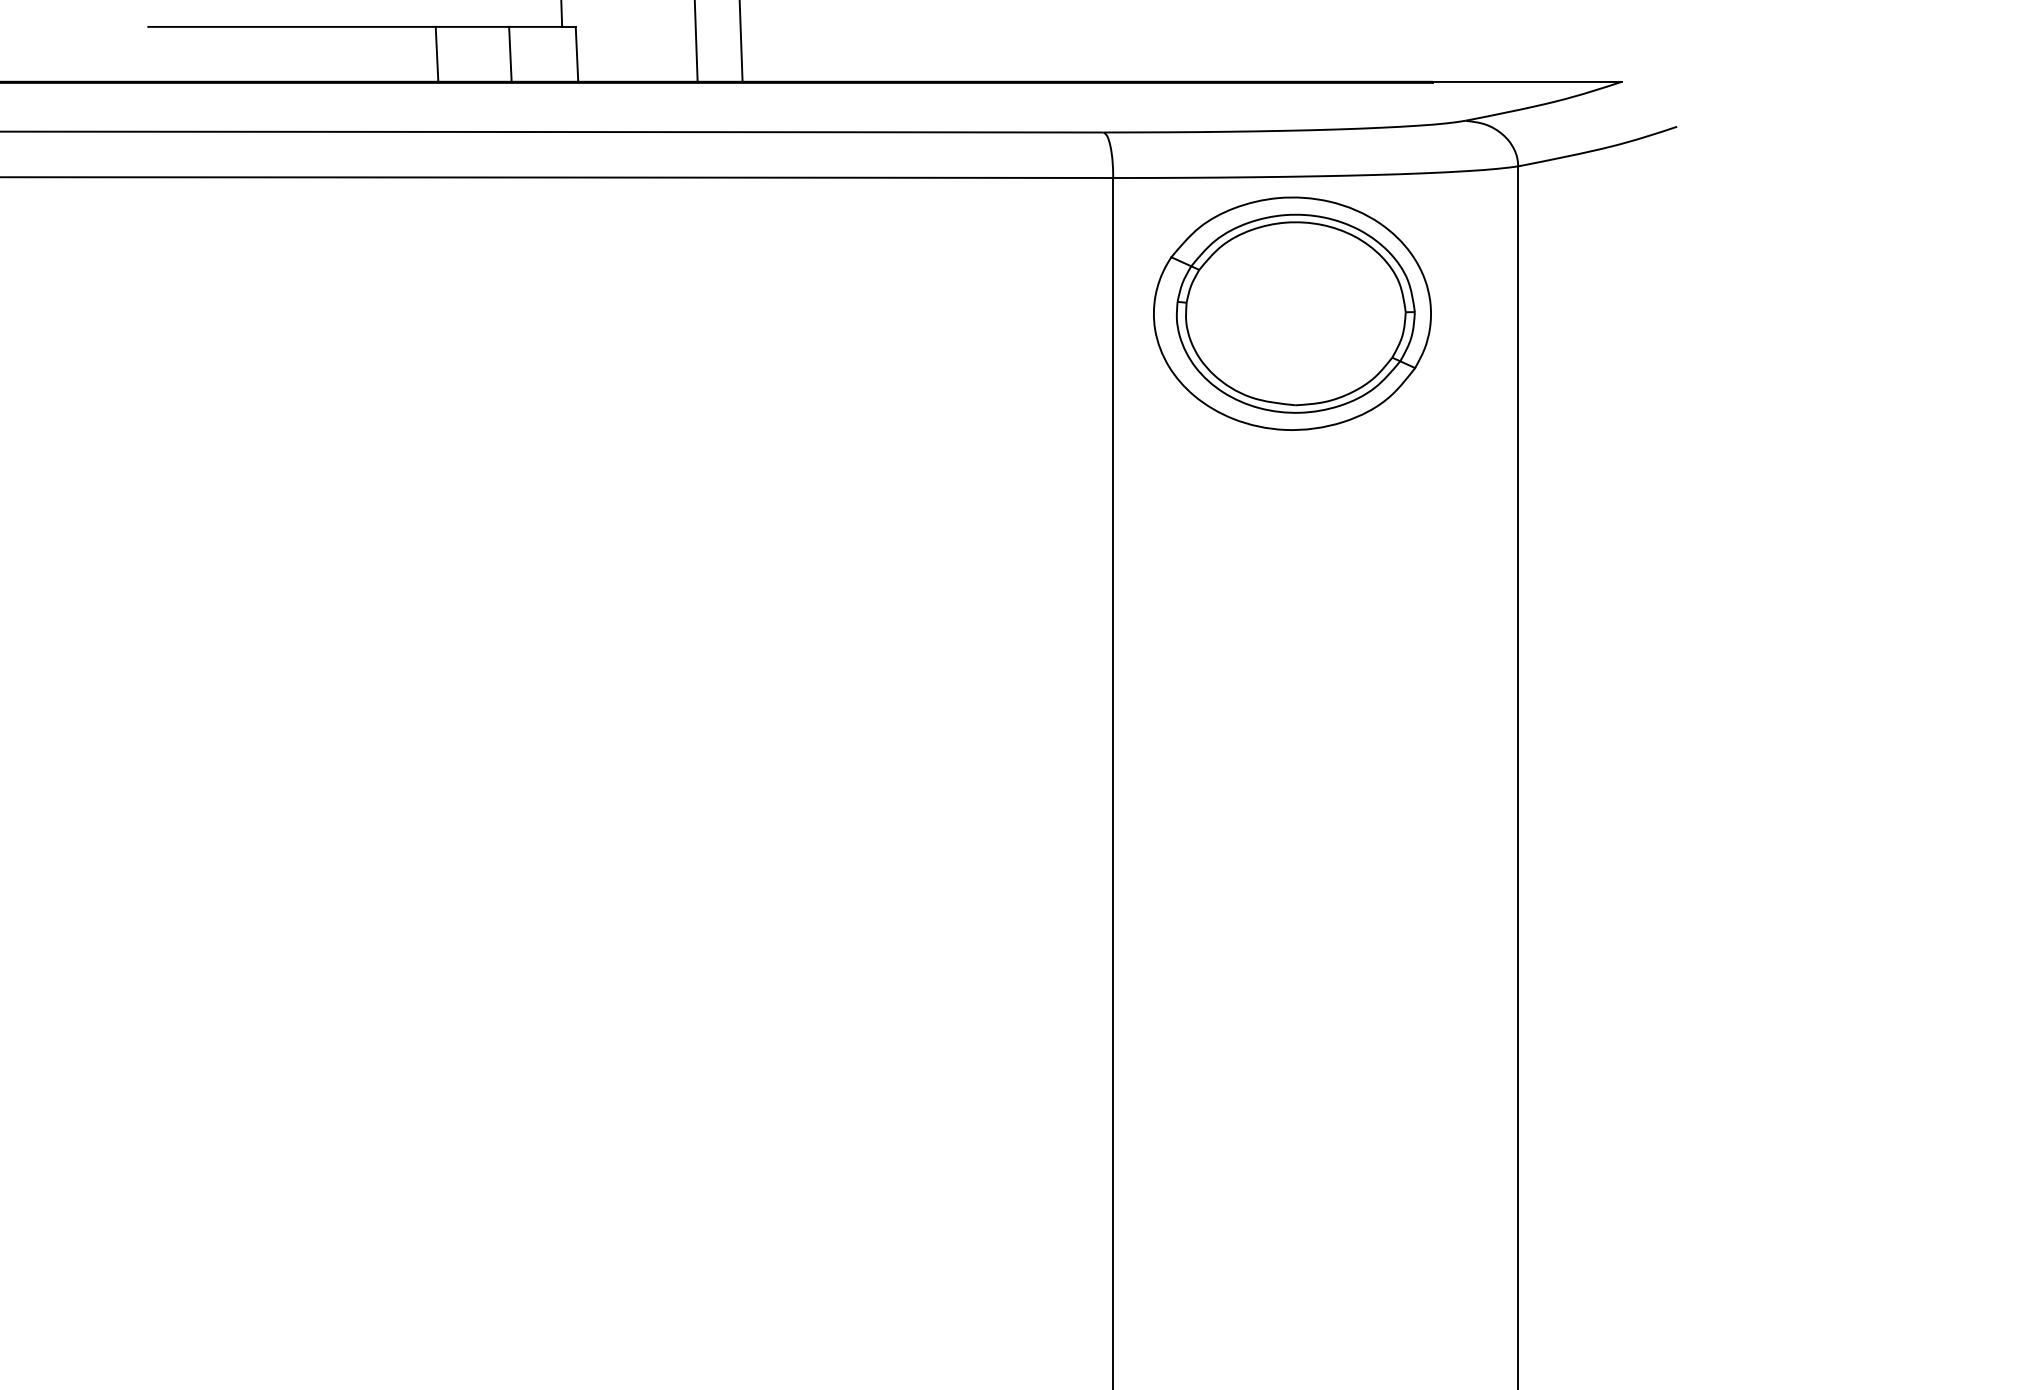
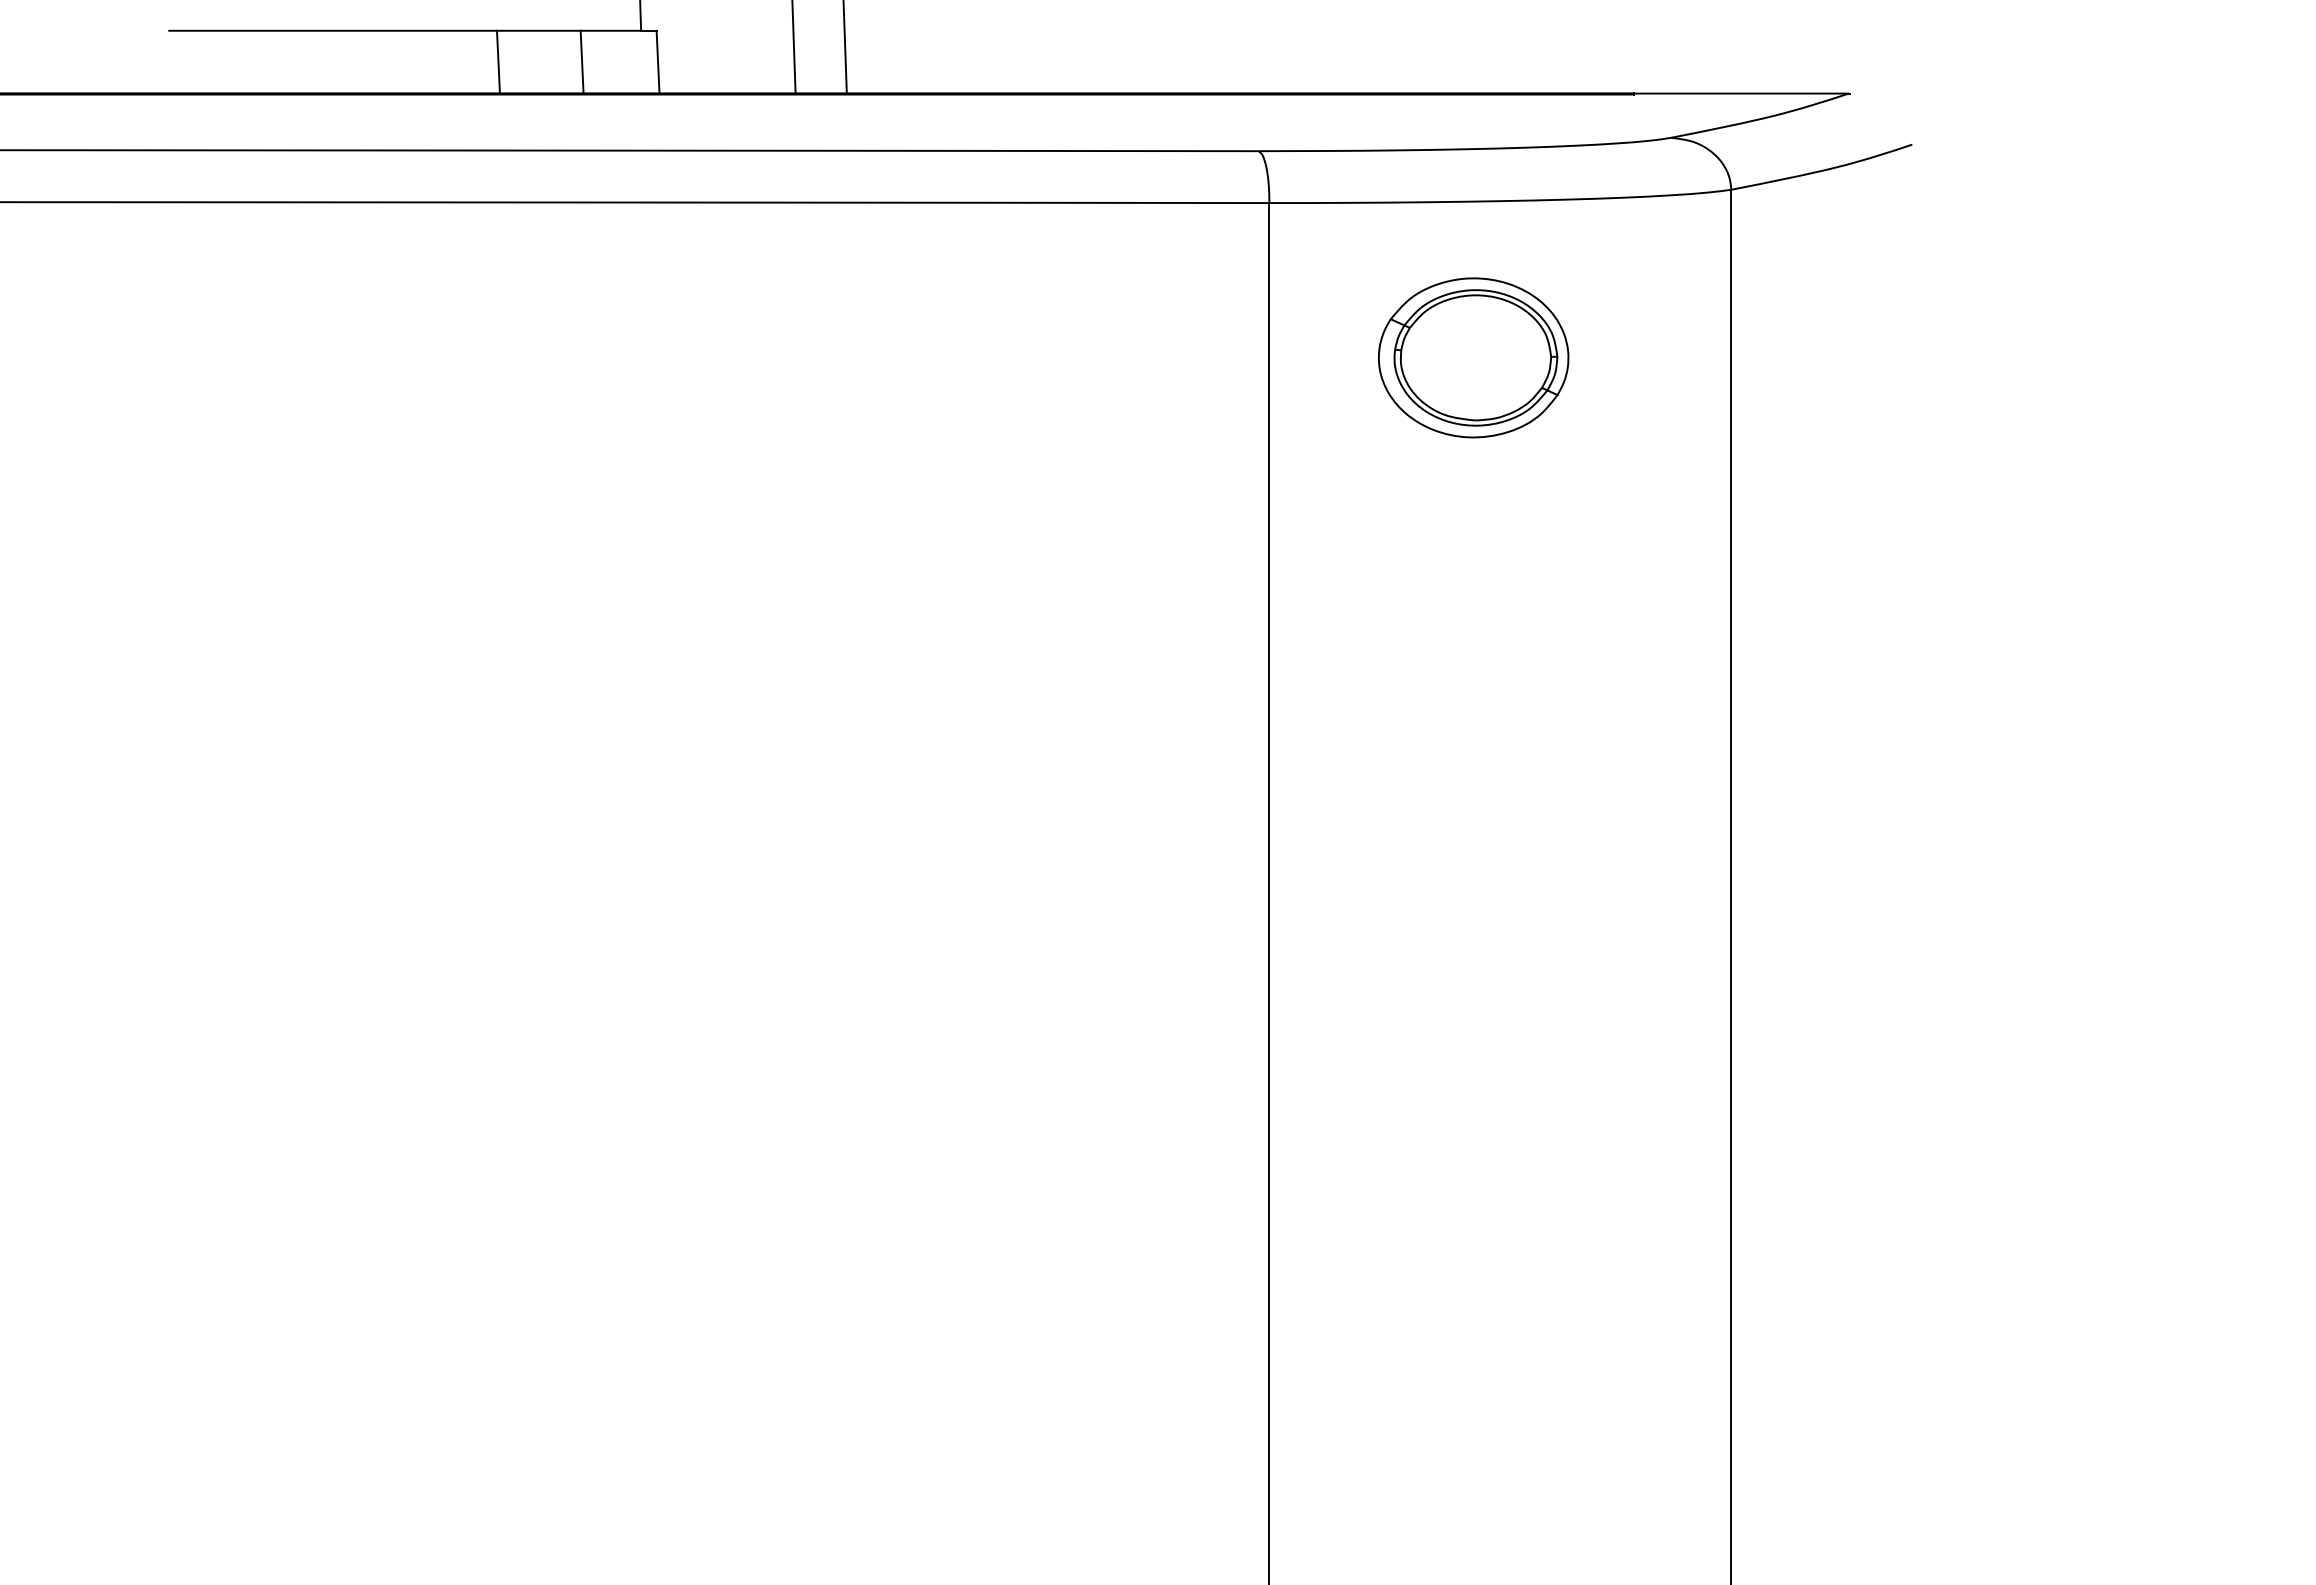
part: (1292, 313) -> (1473, 357), size x0.6

